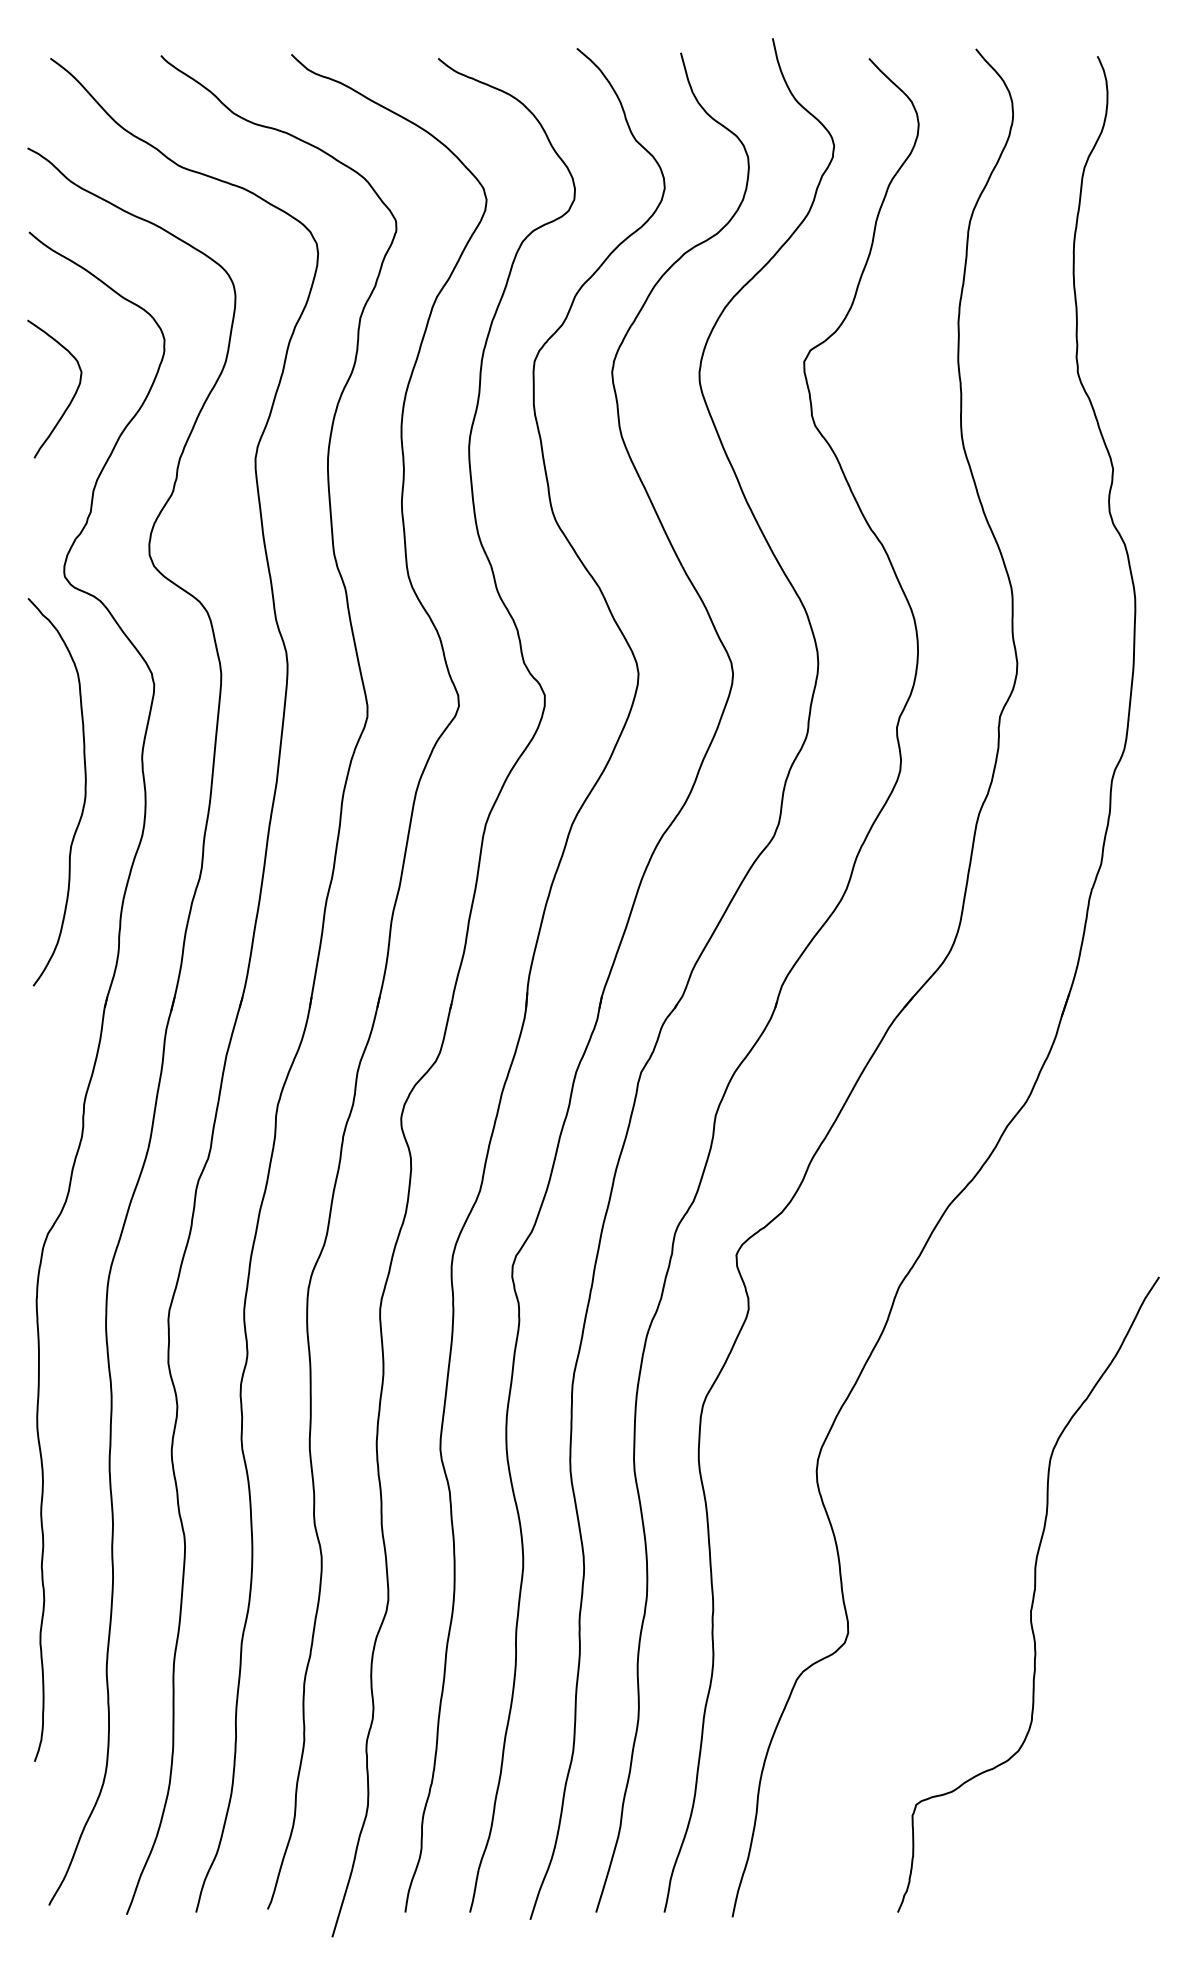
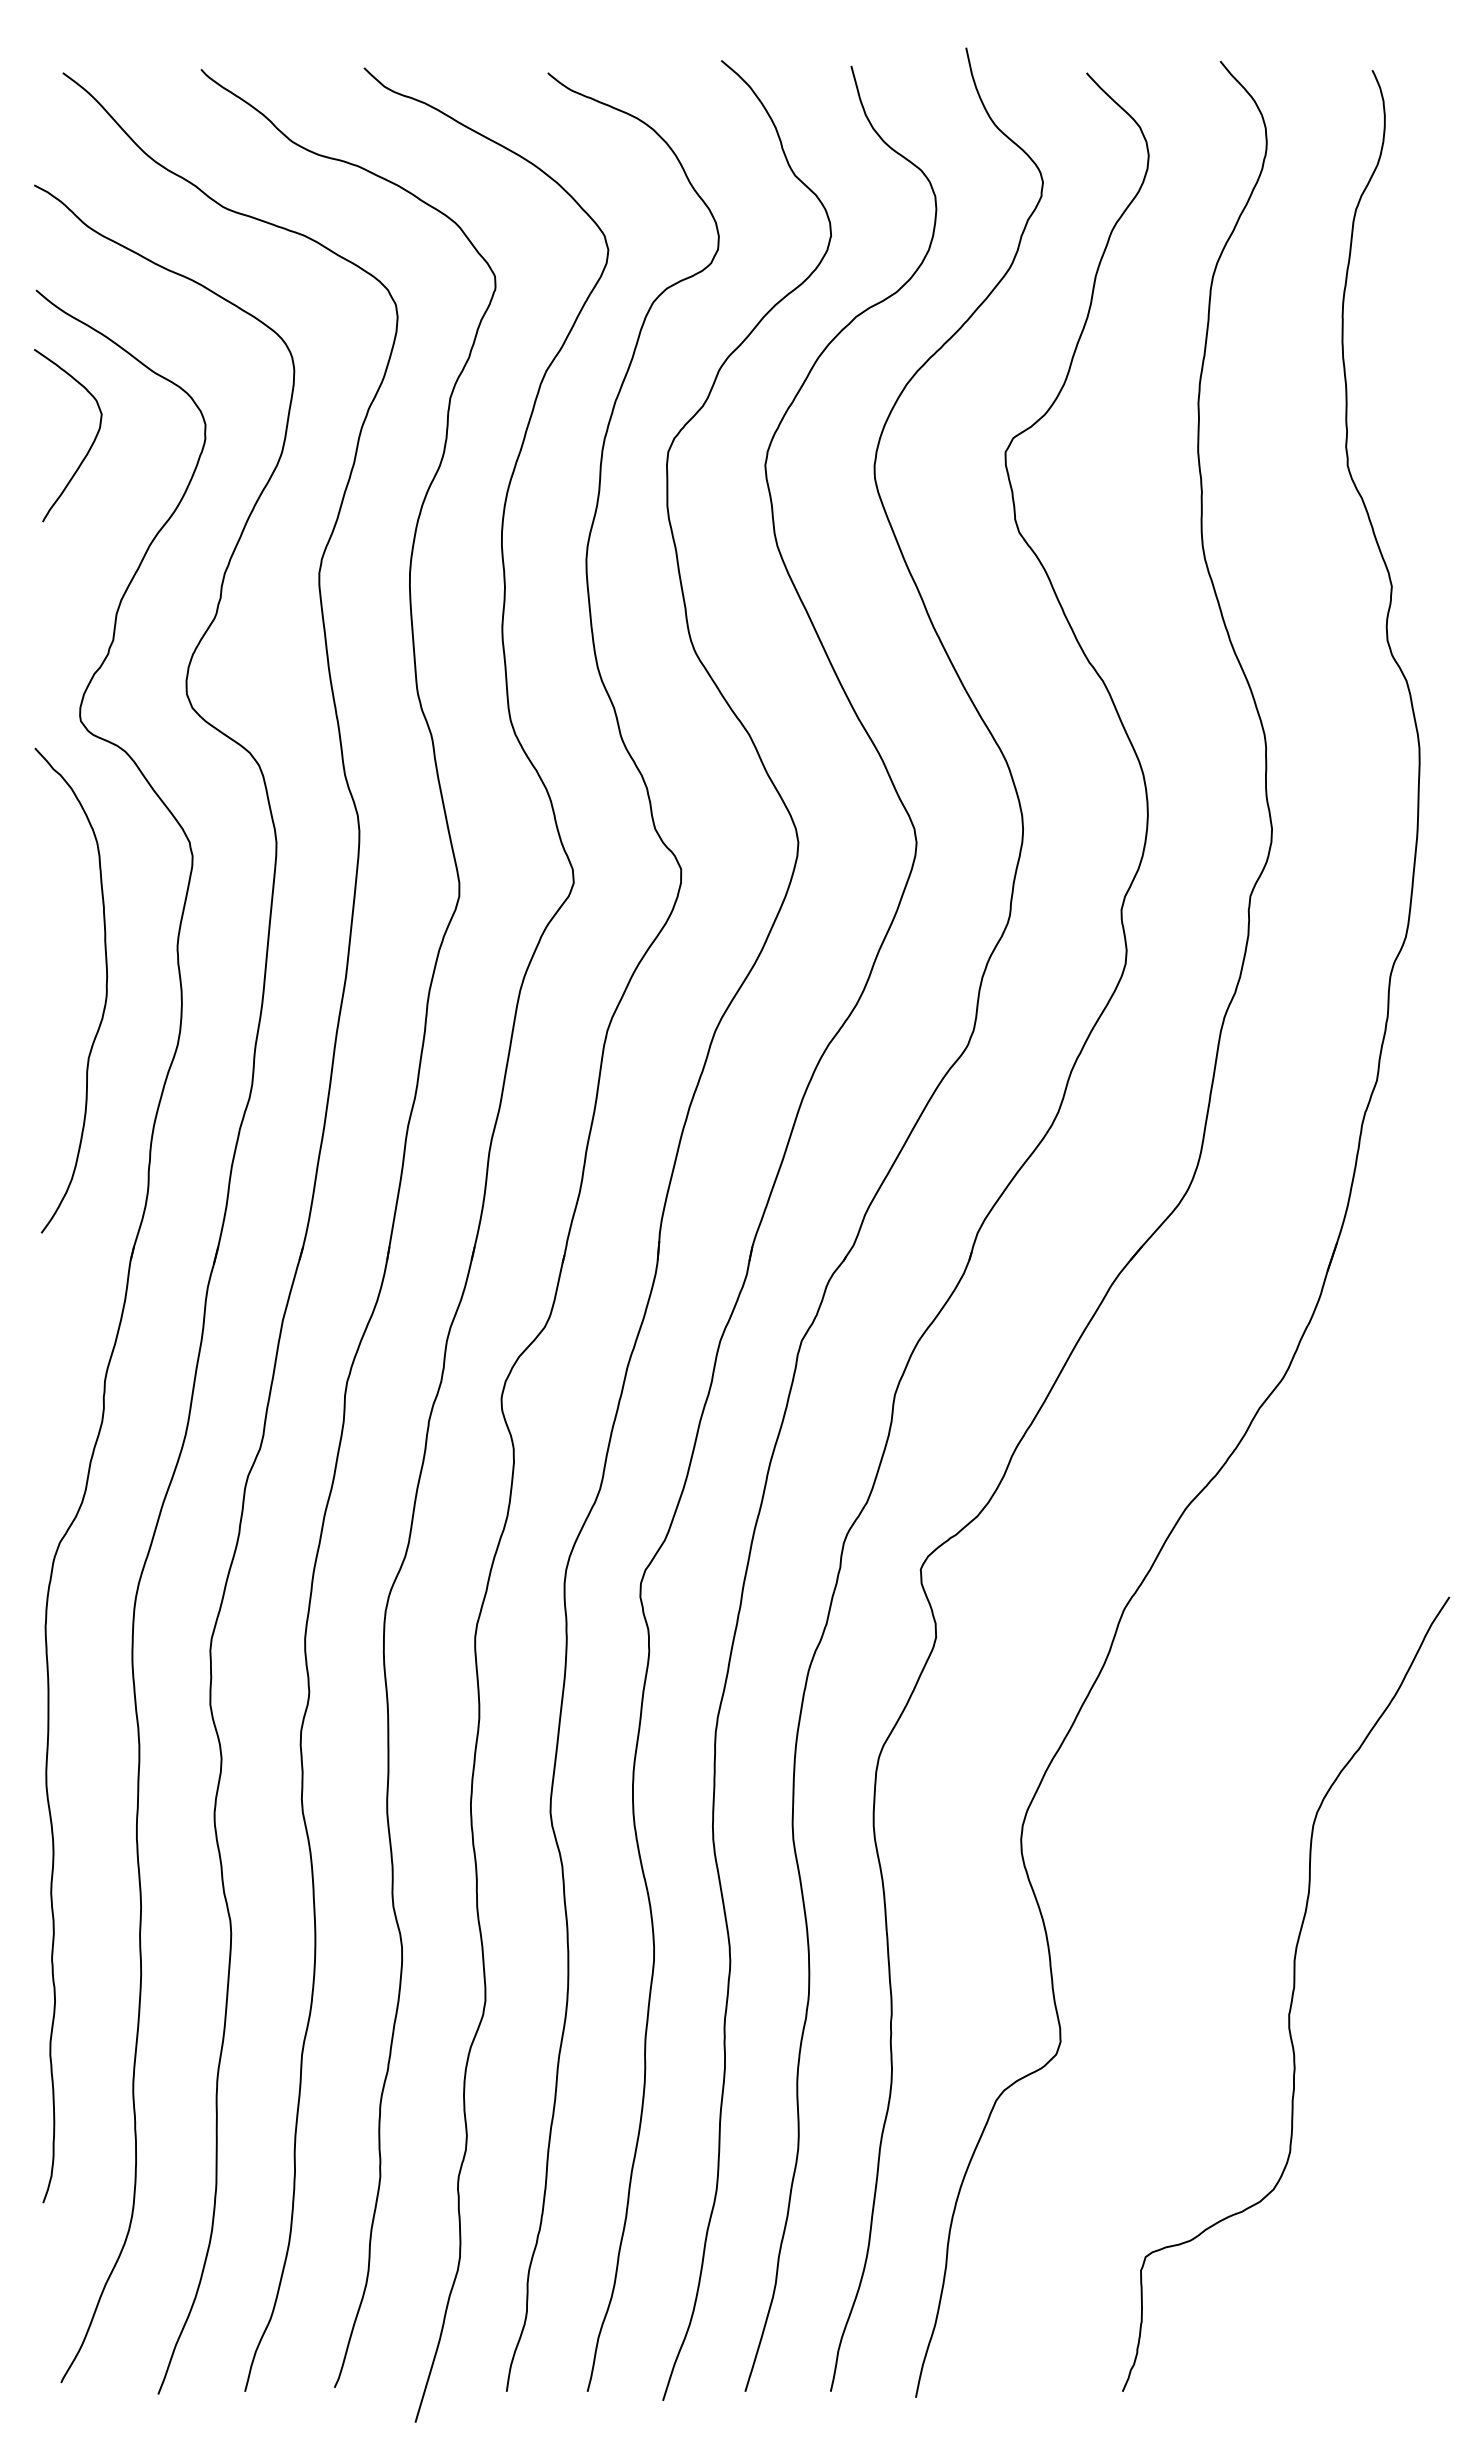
curve: (71, 398) -> (89, 447), moved

